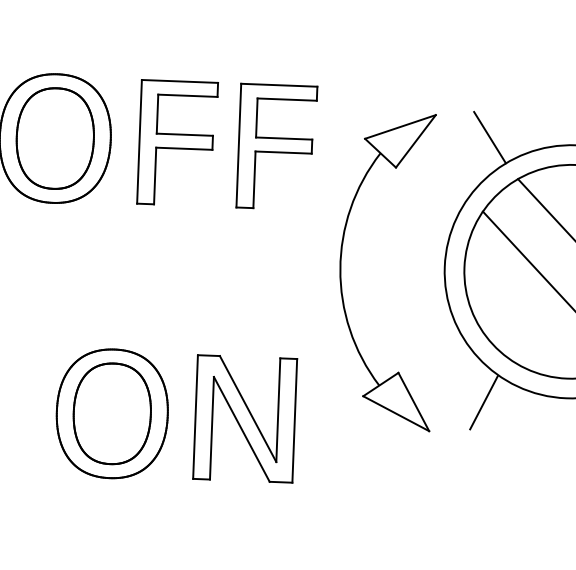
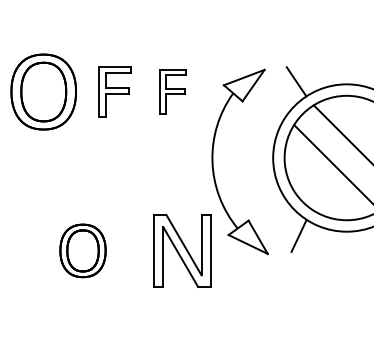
part: (176, 142) -> (114, 91), size x0.7
part: (276, 146) -> (172, 91), size x0.6
part: (111, 413) -> (82, 250), size x0.7
part: (245, 418) -> (182, 250), moved

